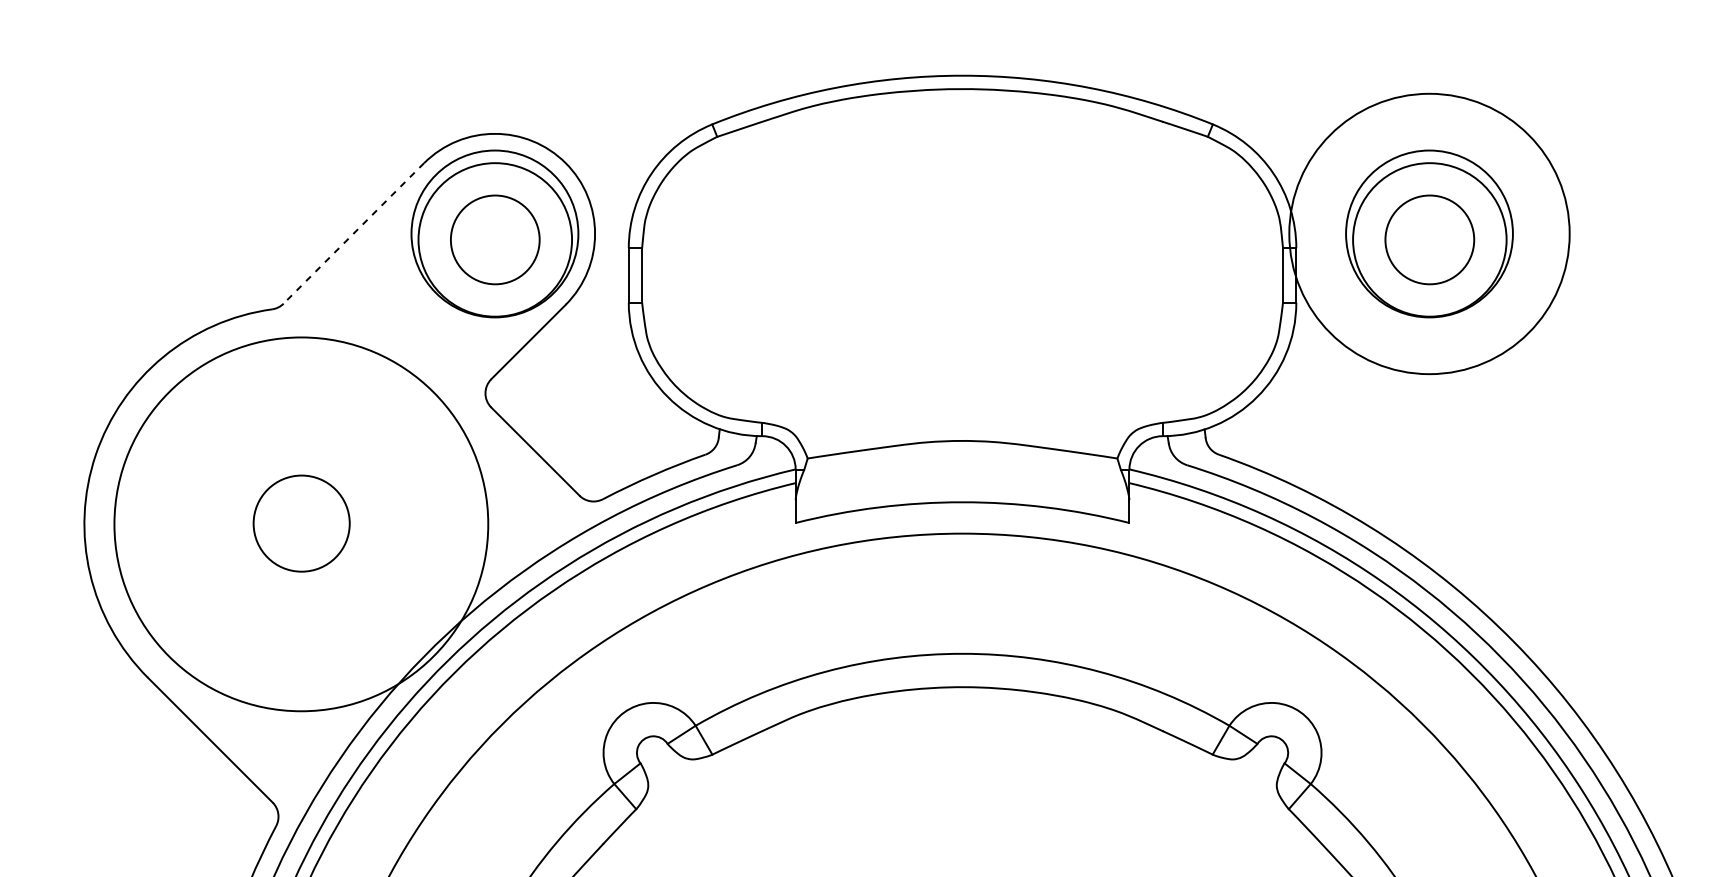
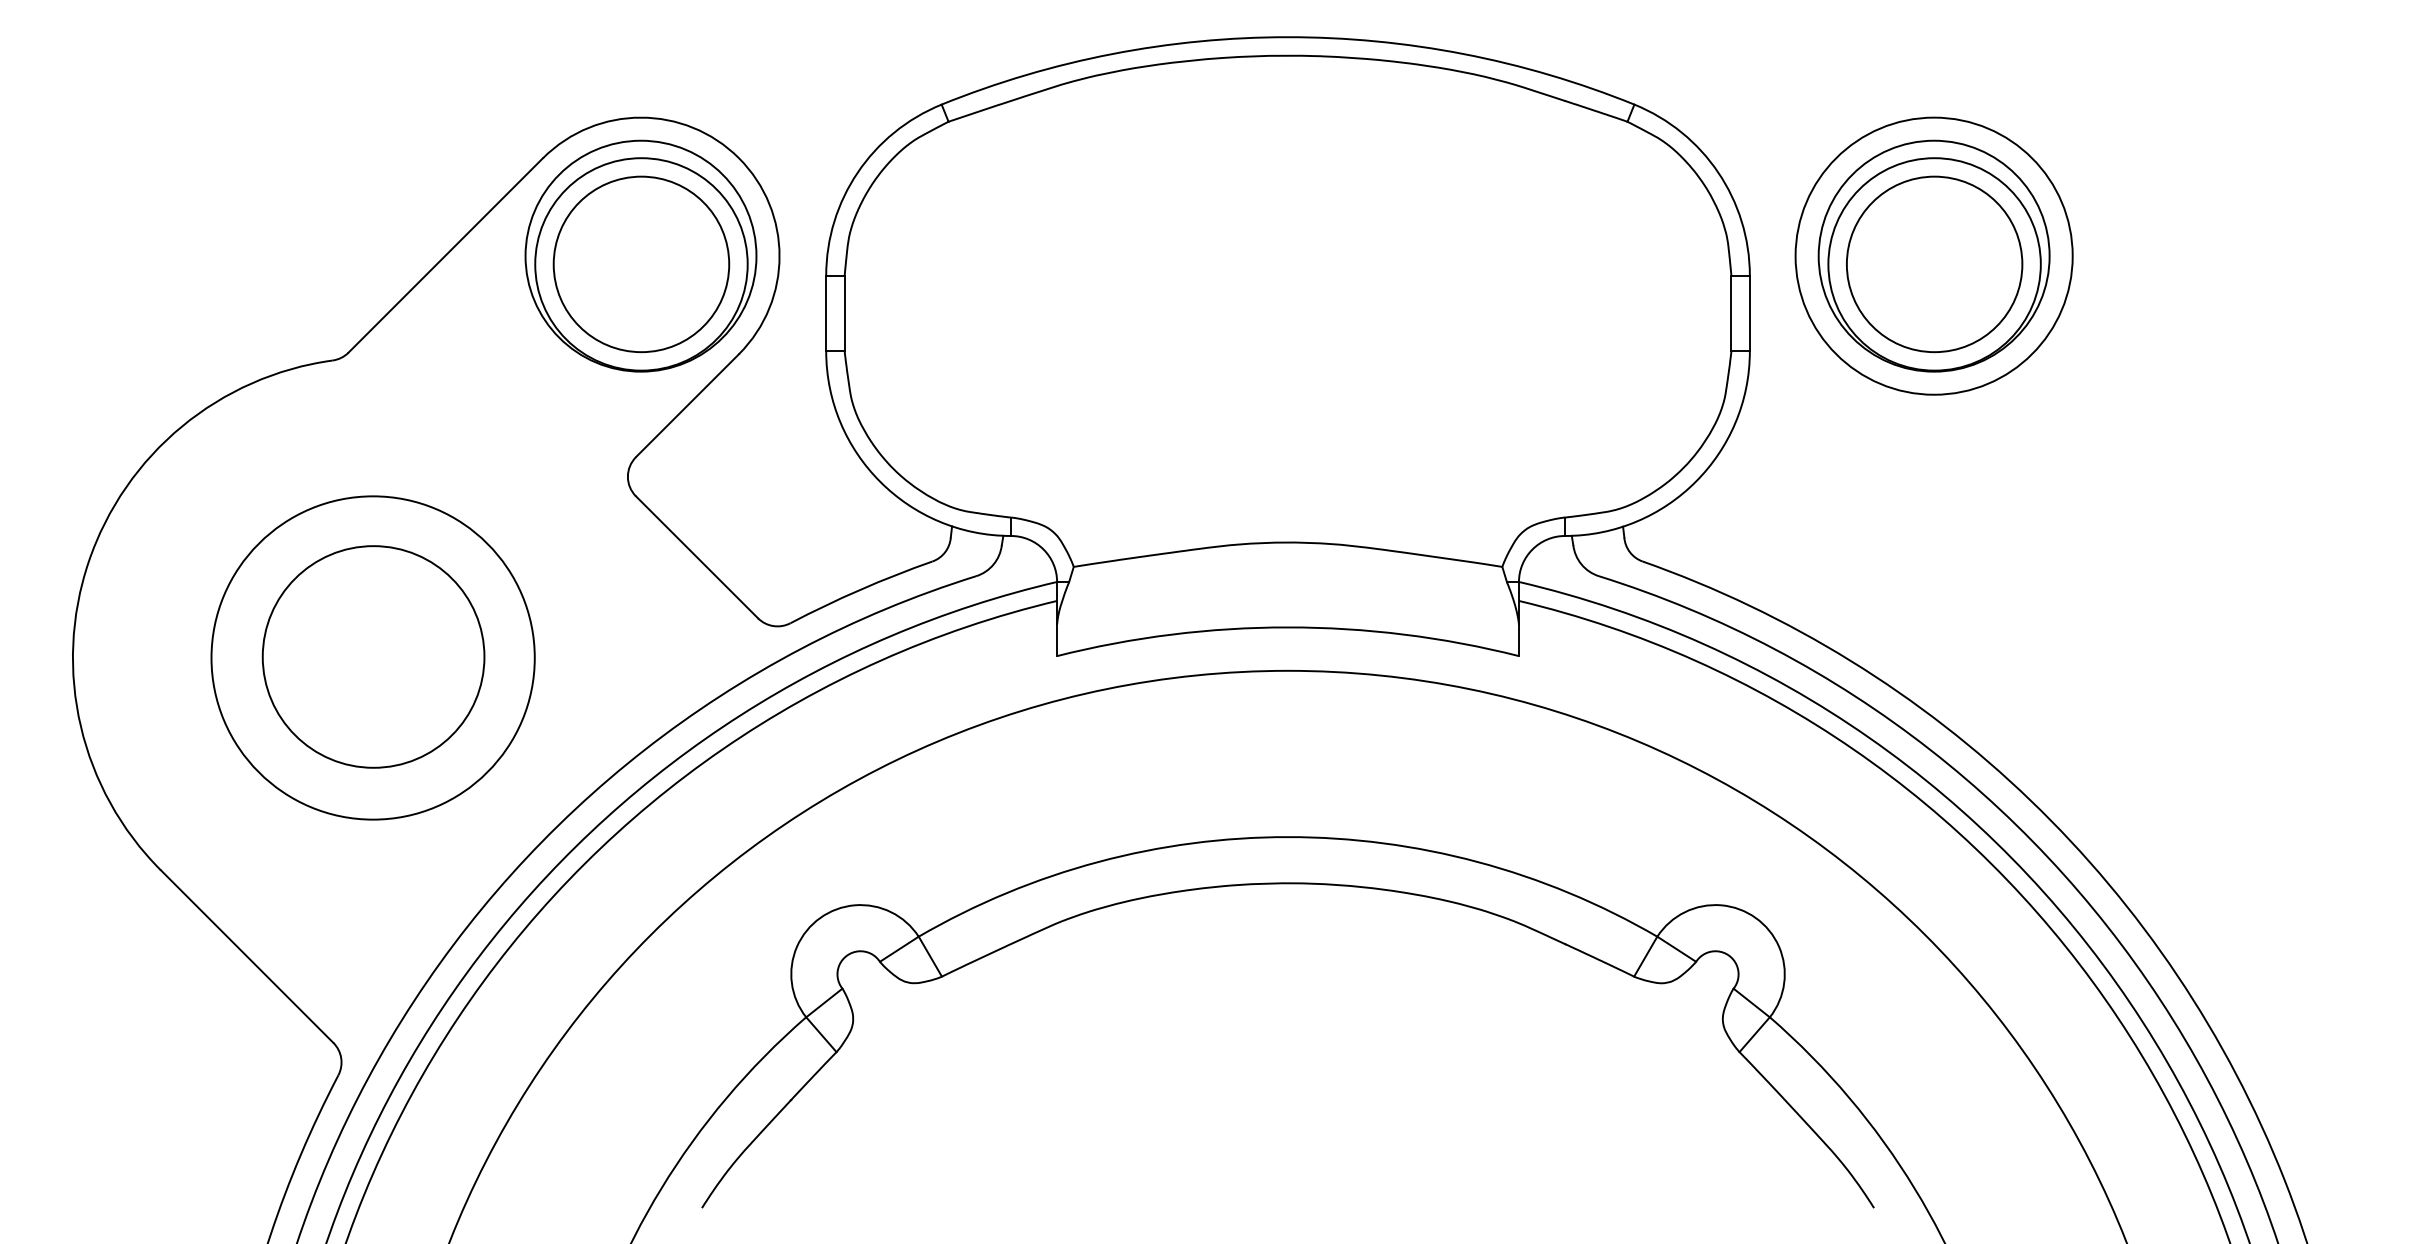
line: (353, 233) -> (445, 255), dashed -> solid
circle: (1429, 233) -> (1933, 255), size x0.71
circle: (495, 239) -> (641, 264), size x1.43
circle: (1429, 239) -> (1934, 264), size x1.43
circle: (301, 523) -> (373, 656), size x1.67
circle: (300, 524) -> (372, 657), size x0.62

